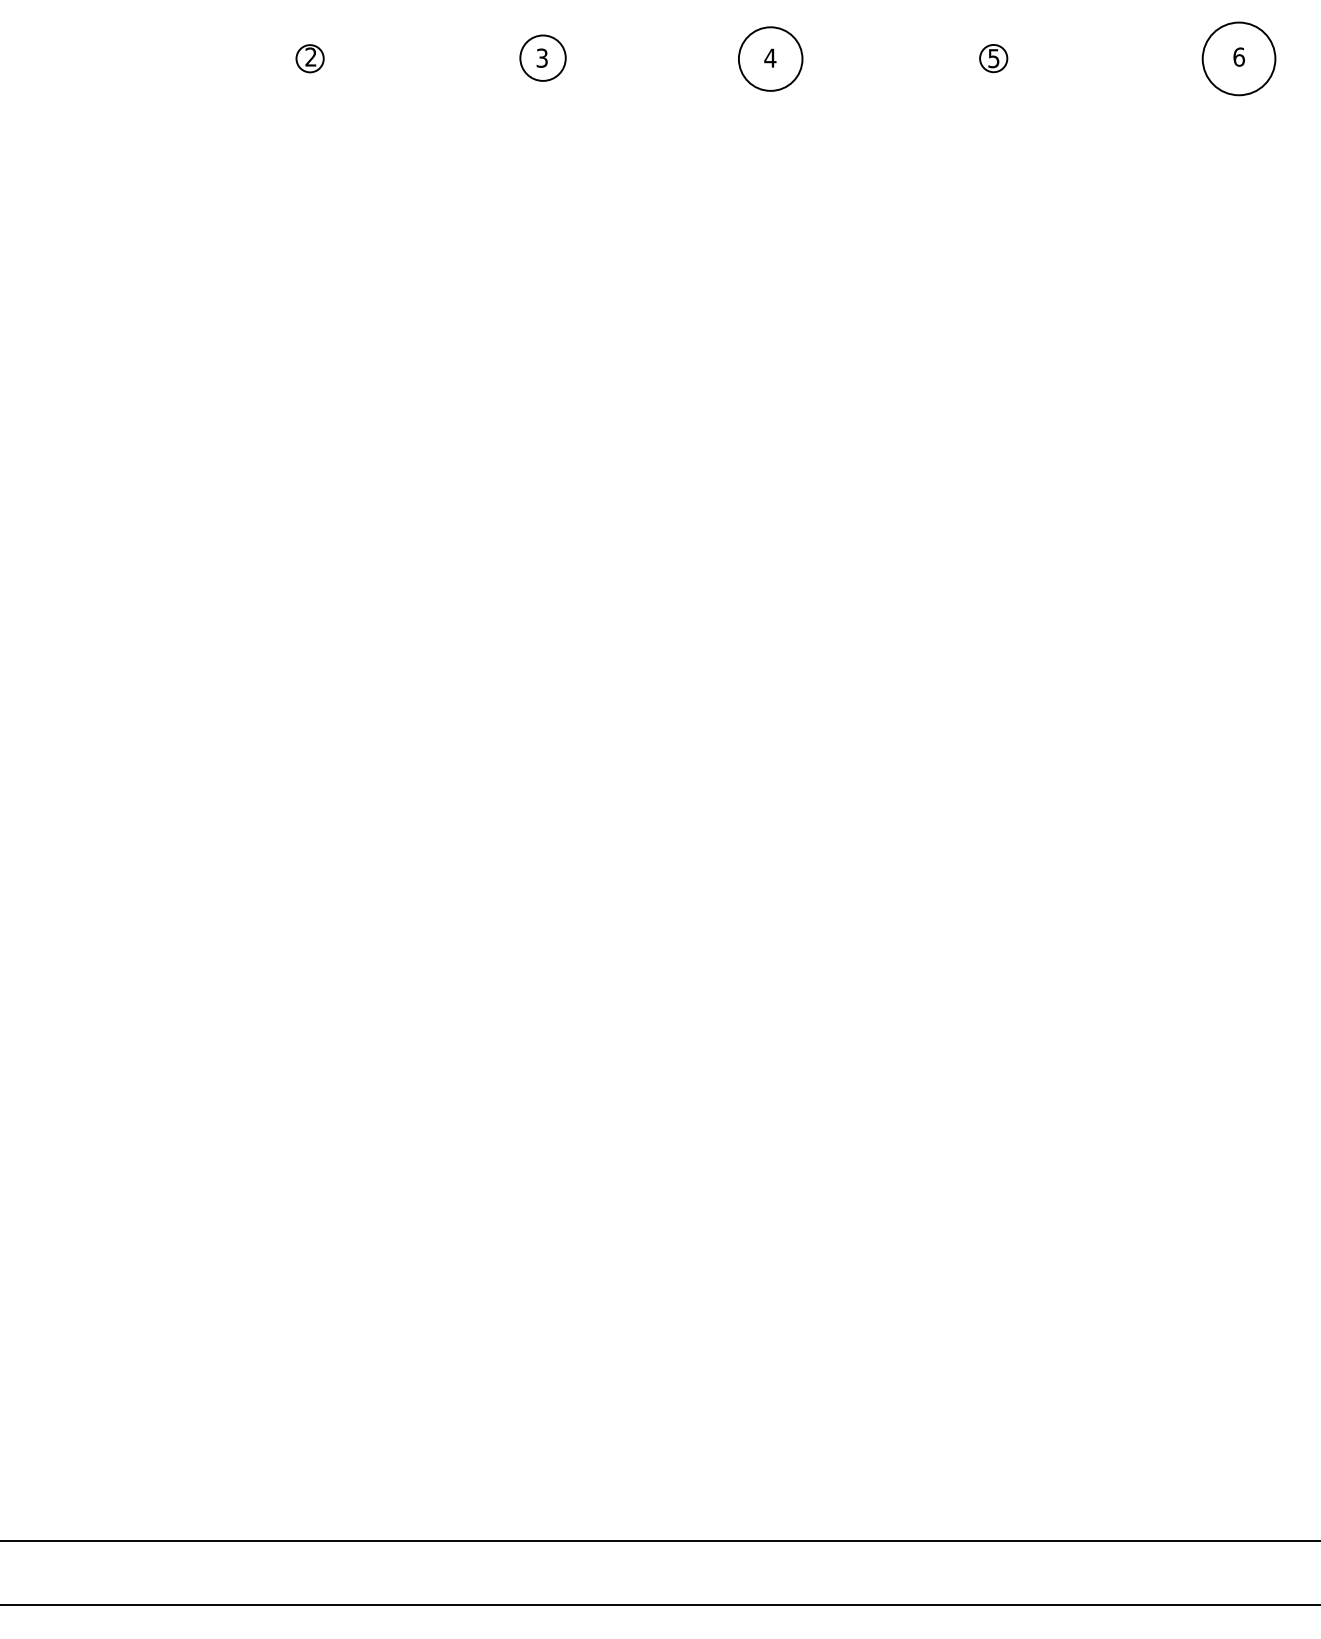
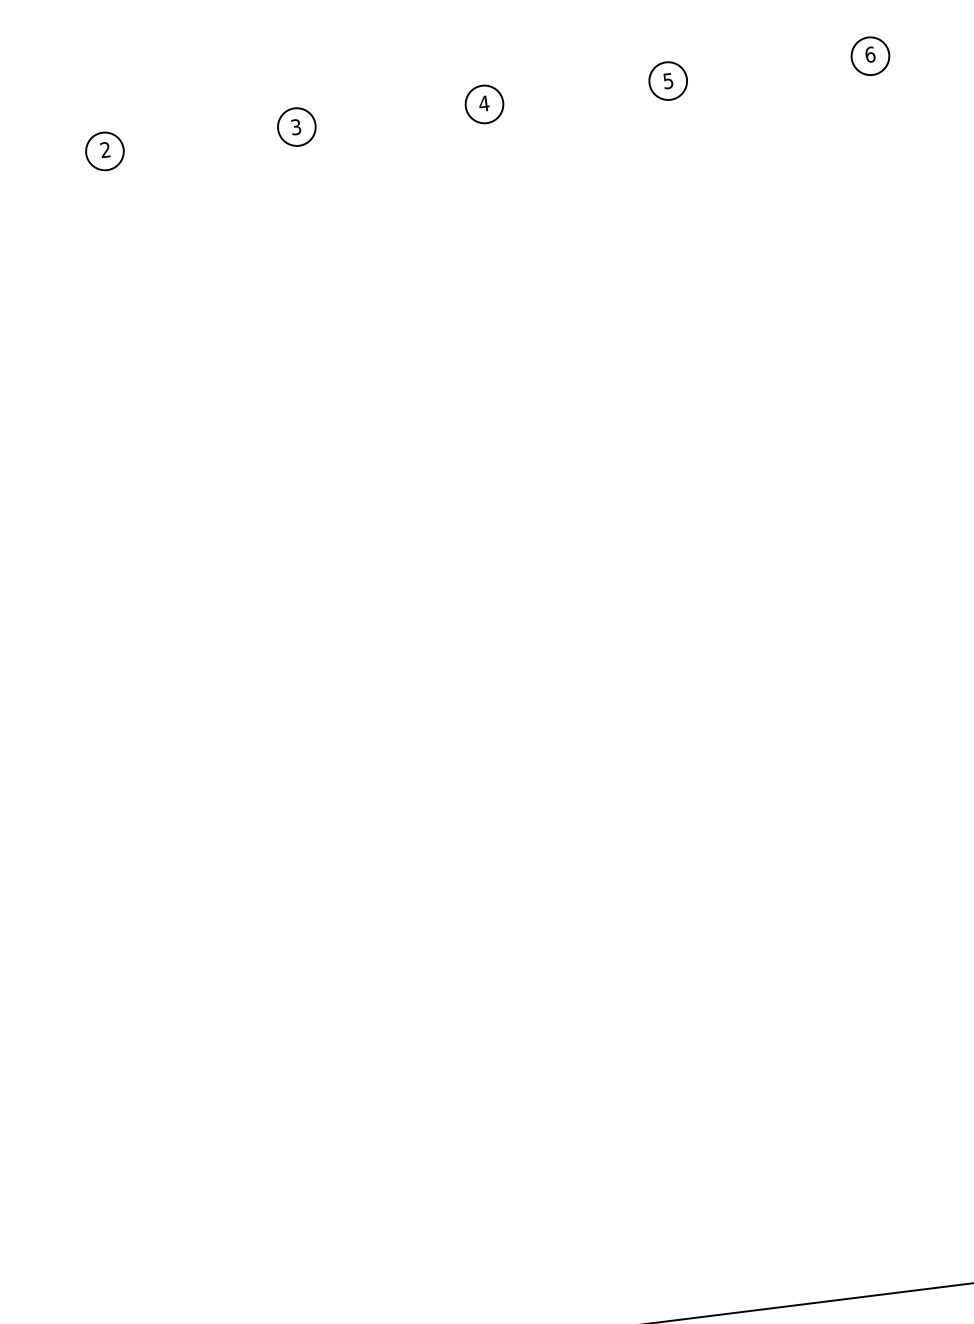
circle: (309, 58) -> (104, 151), size x1.67
circle: (770, 58) -> (484, 103), size x0.71
circle: (993, 58) -> (668, 81), size x1.67
circle: (1238, 58) -> (869, 55), size x0.62

